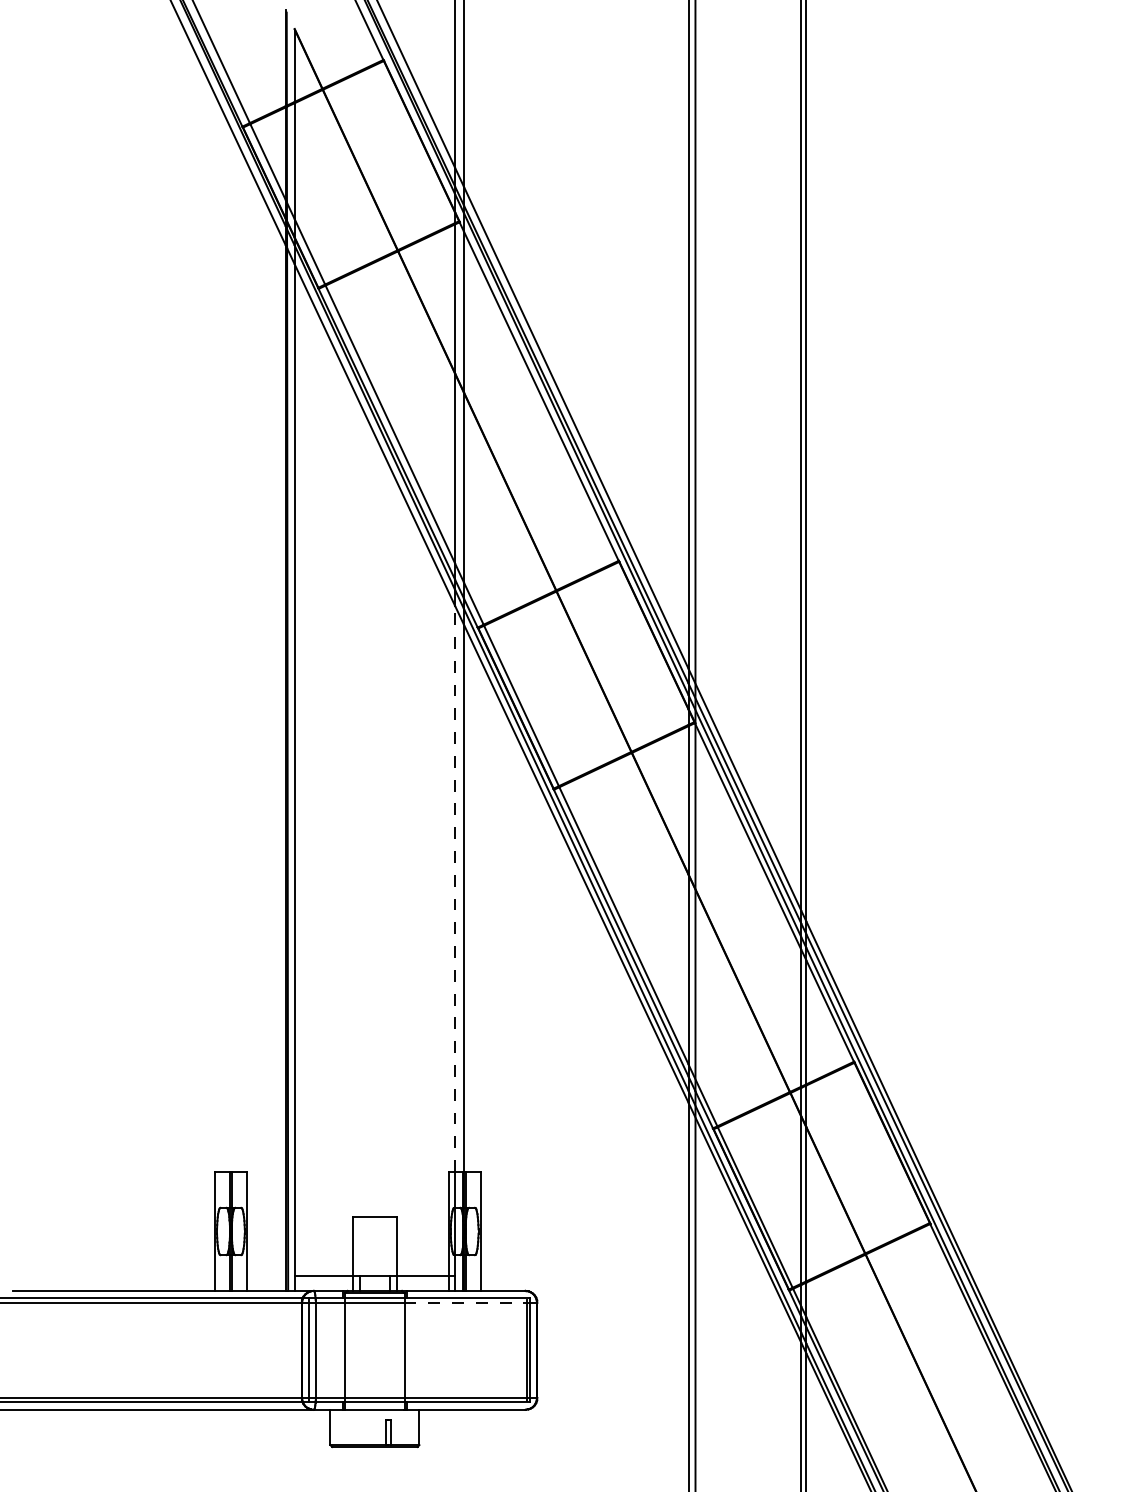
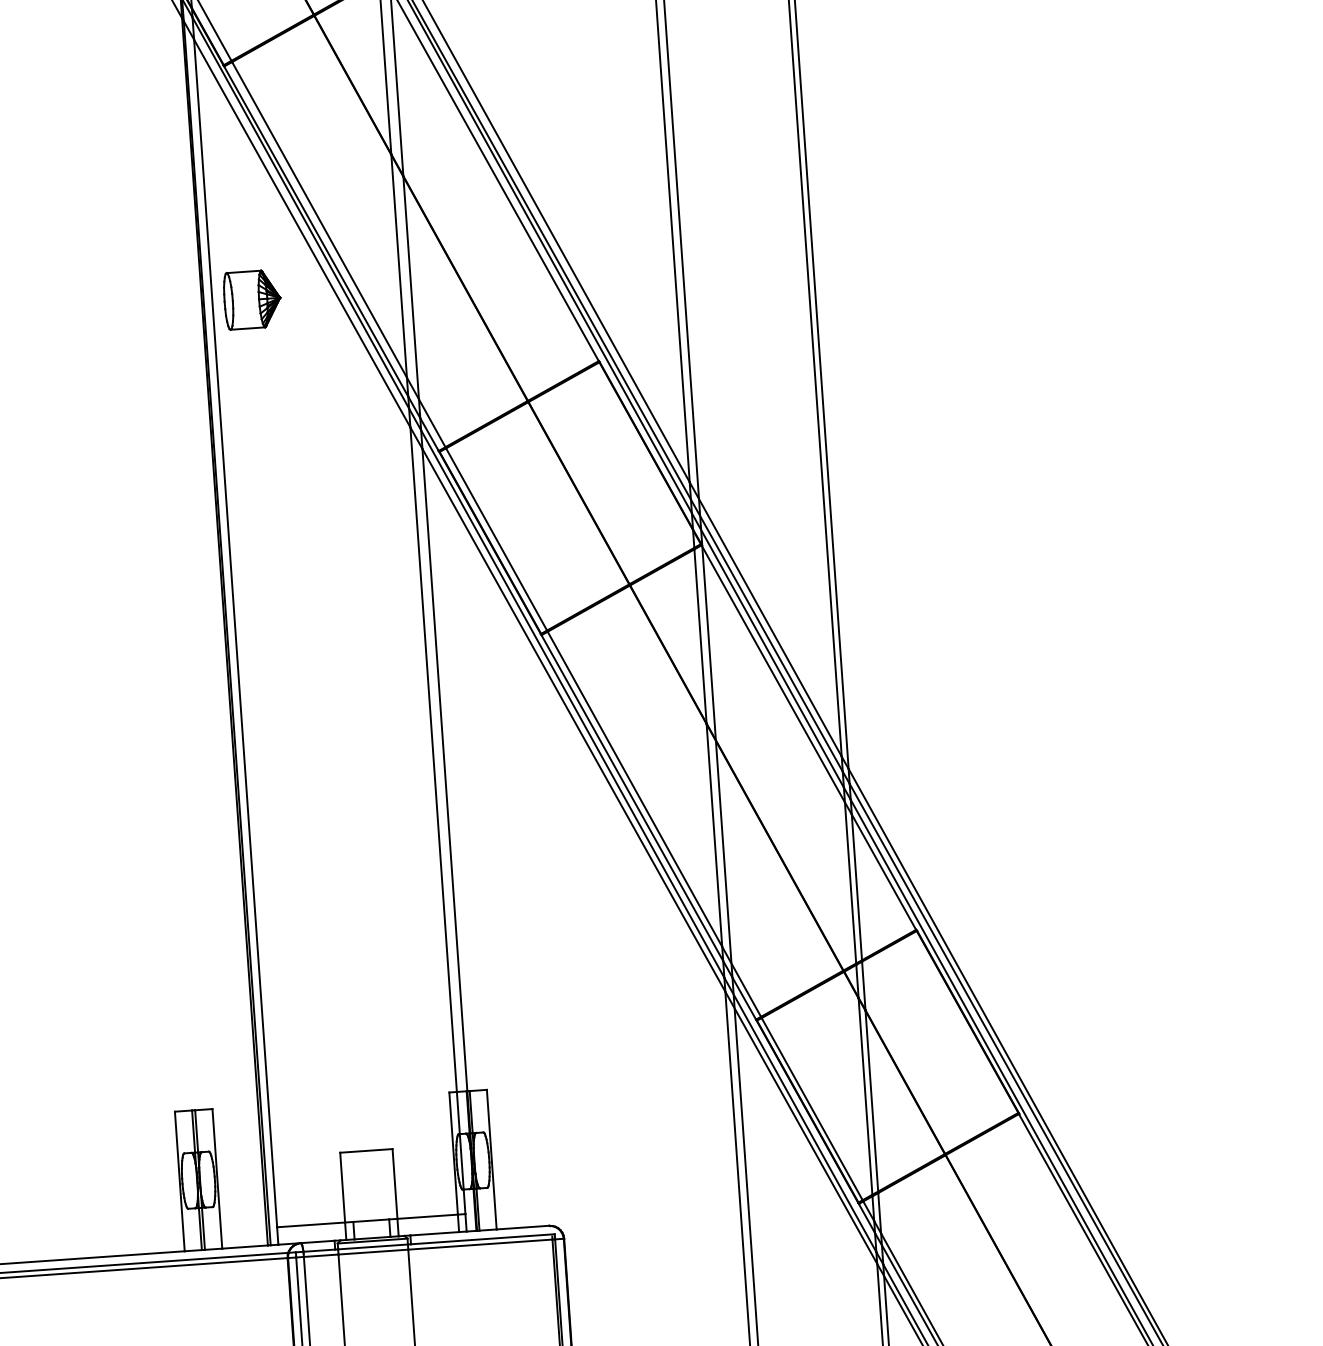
part: (328, 488) -> (252, 299), added
line: (455, 888) -> (434, 759), dashed -> solid
line: (466, 1302) -> (480, 1244), dashed -> solid

